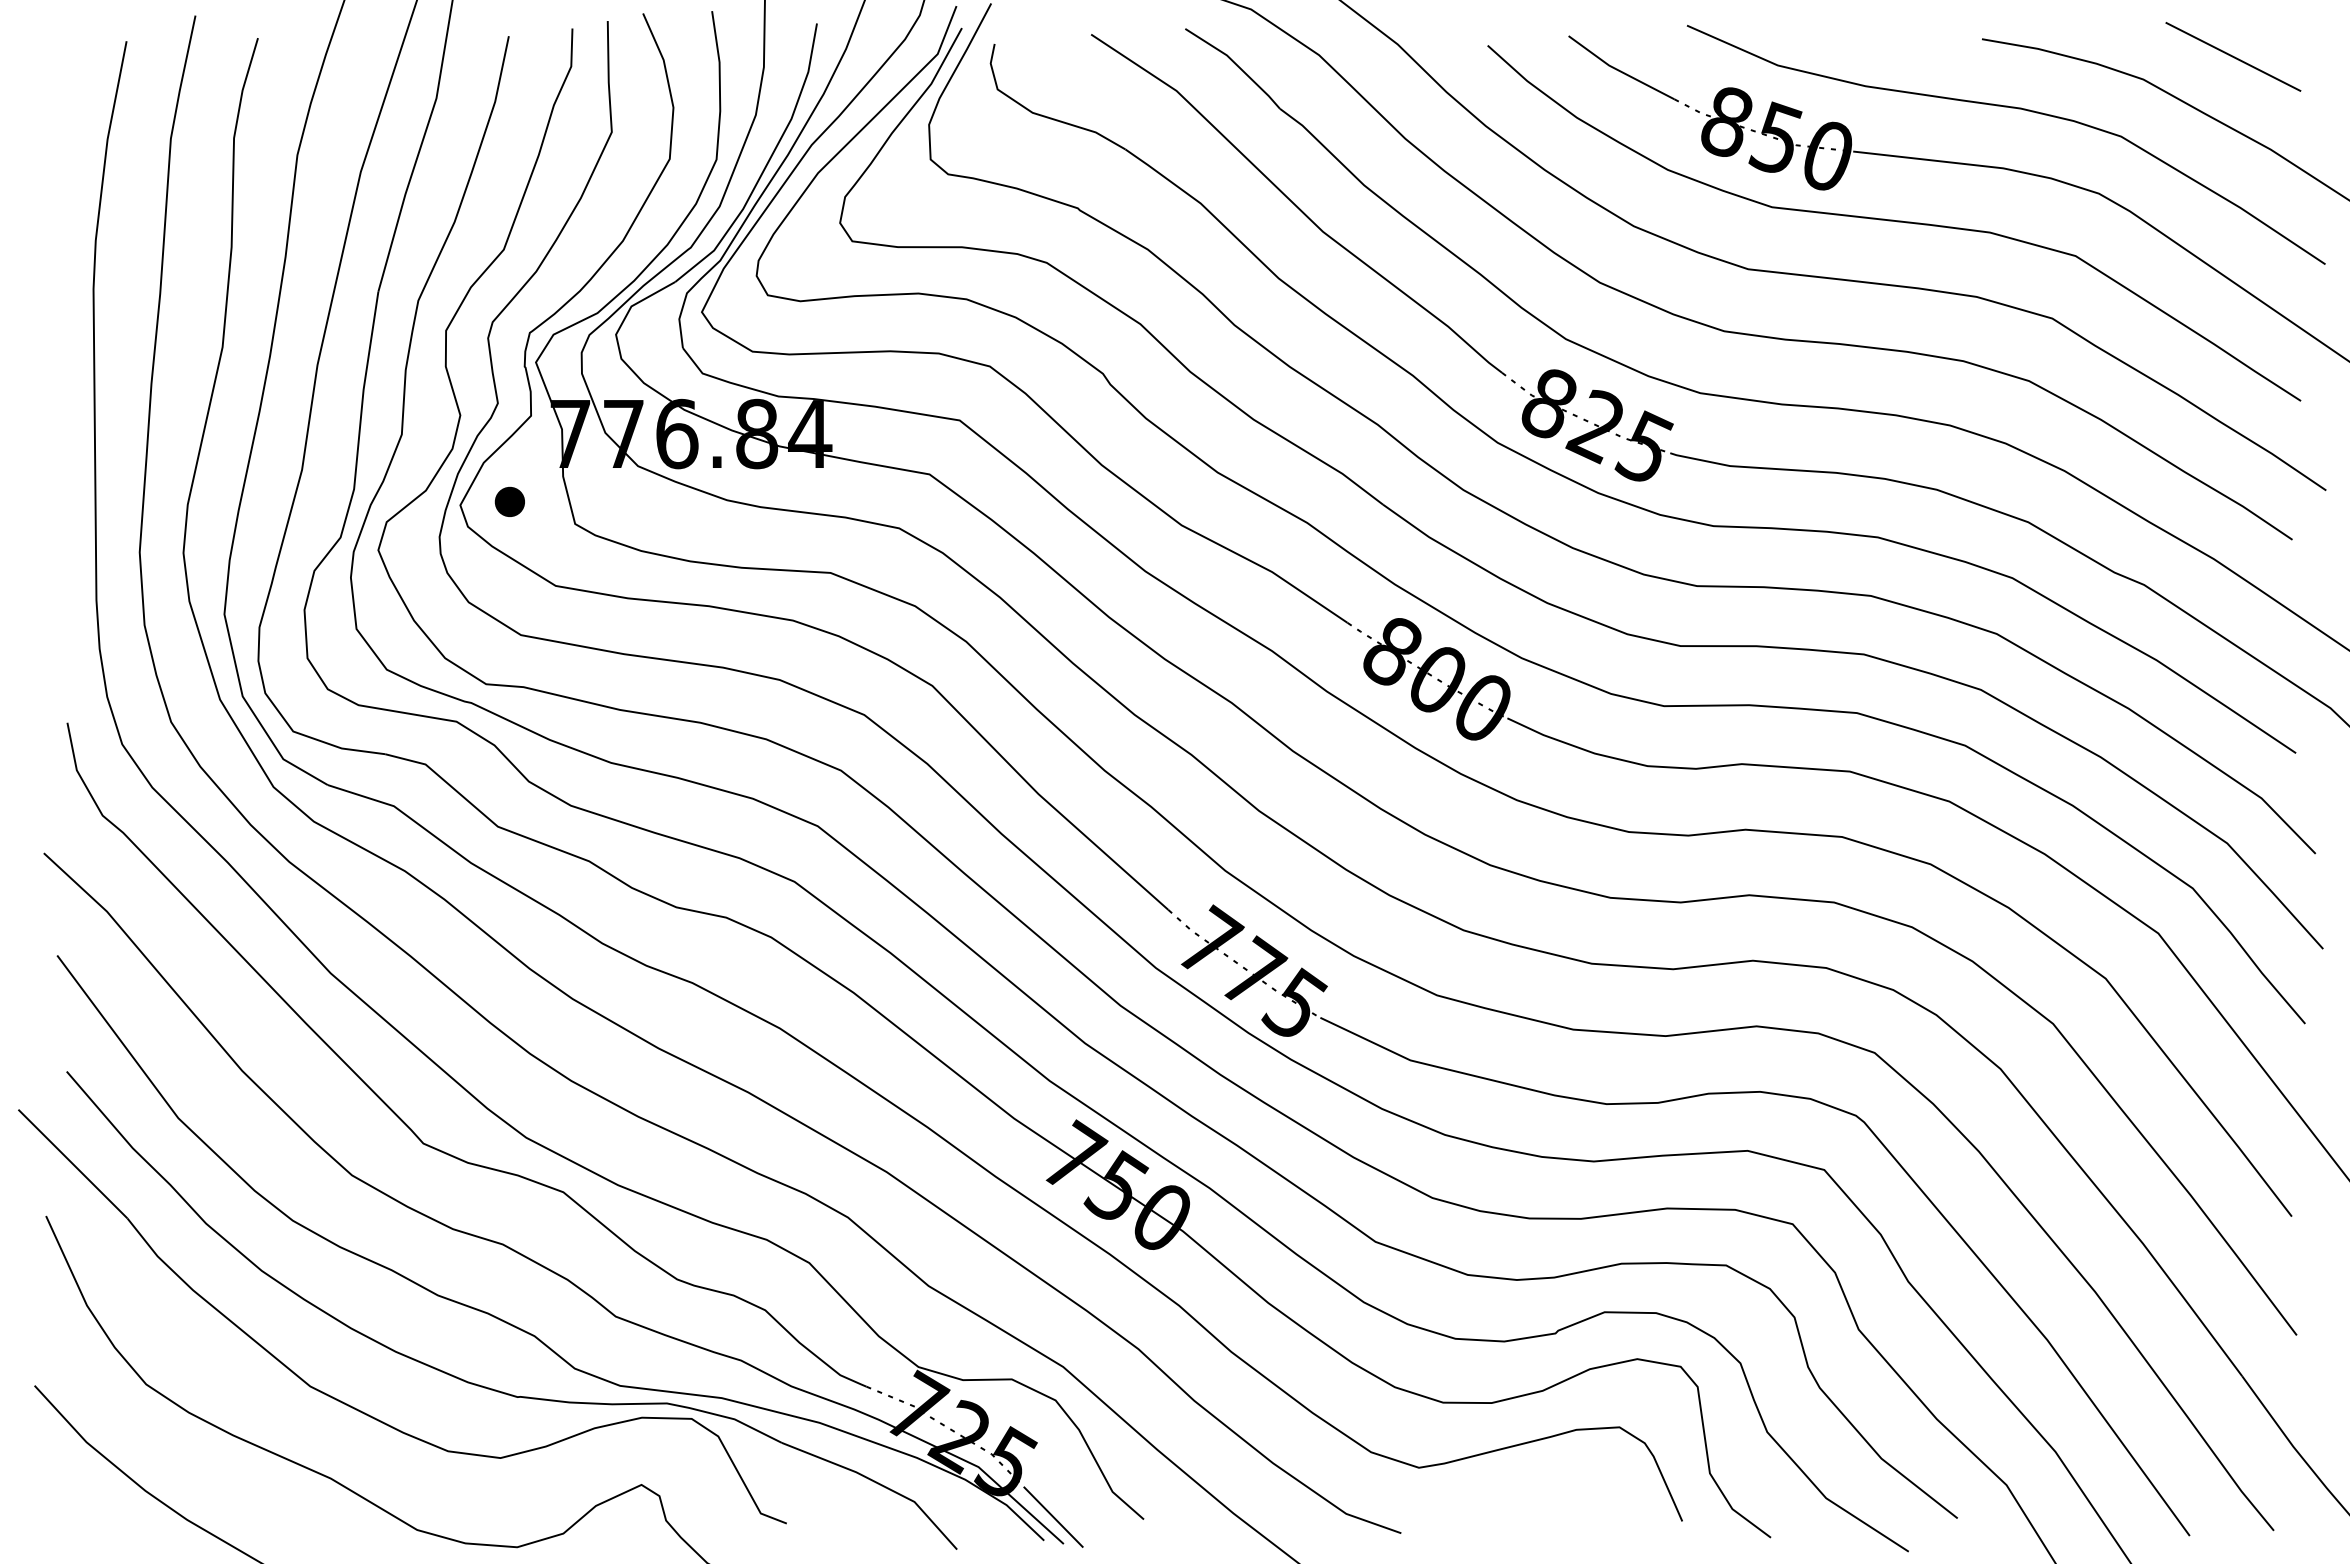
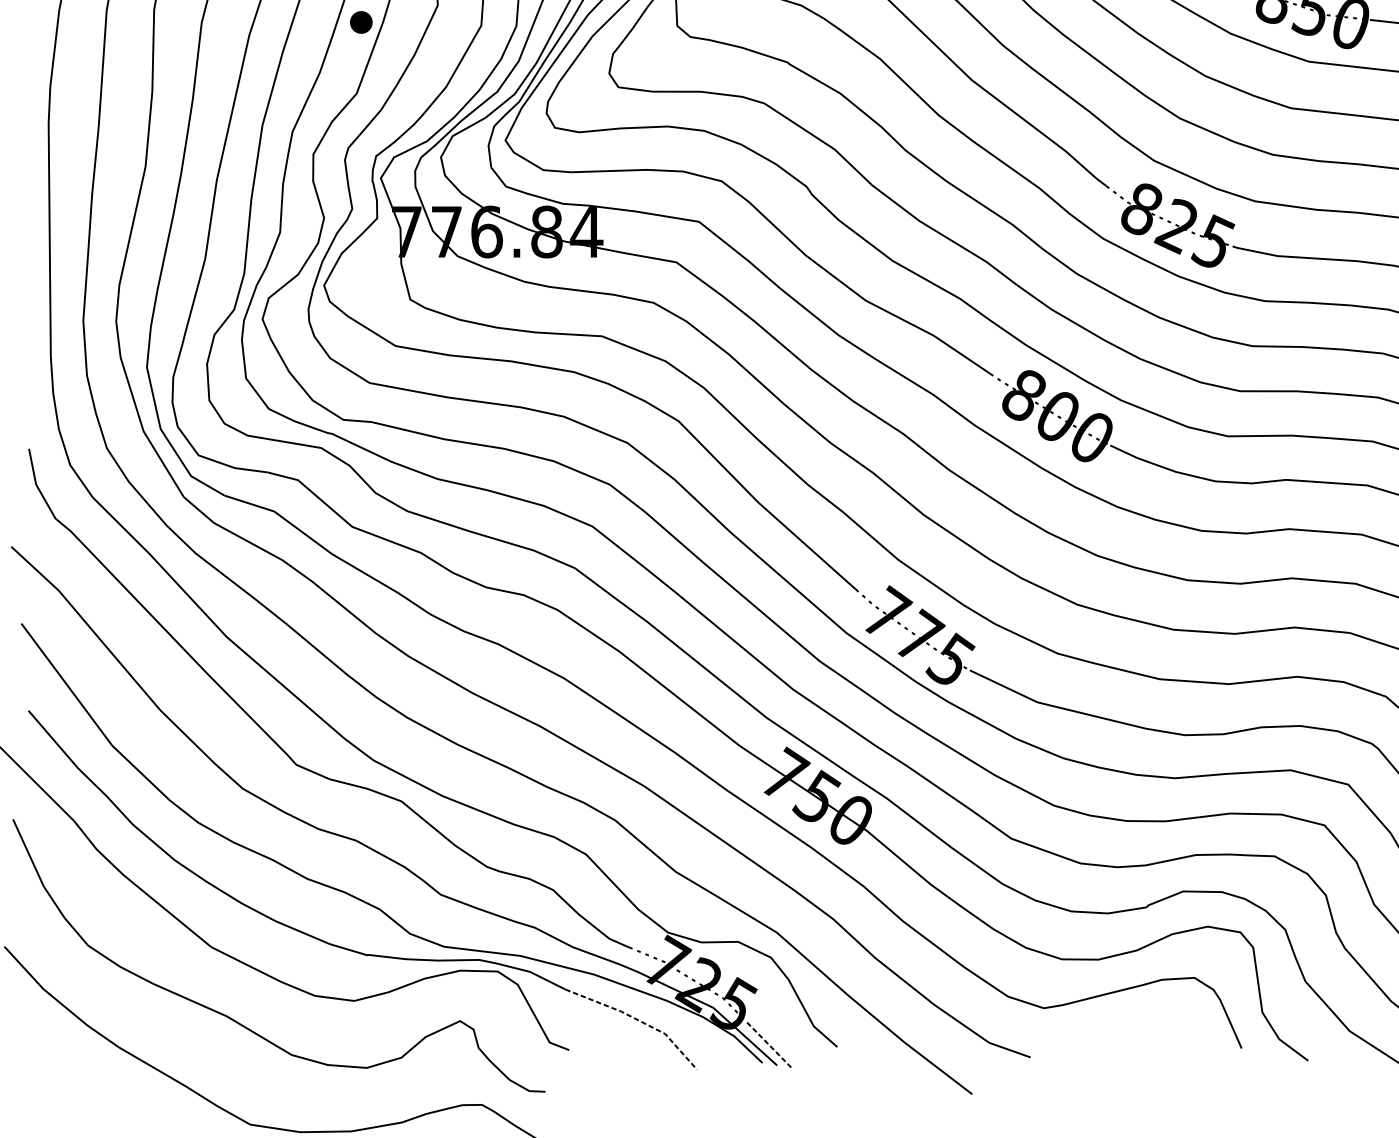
part: (509, 501) -> (361, 22), moved
line: (878, 1483) -> (638, 1020), solid -> dashed
line: (1053, 1517) -> (769, 1045), solid -> dashed

